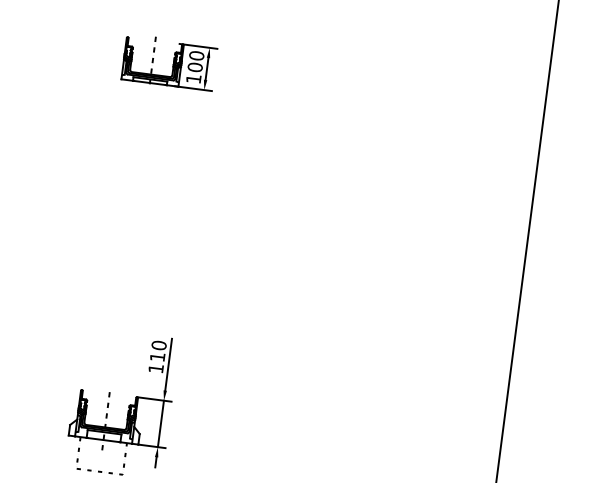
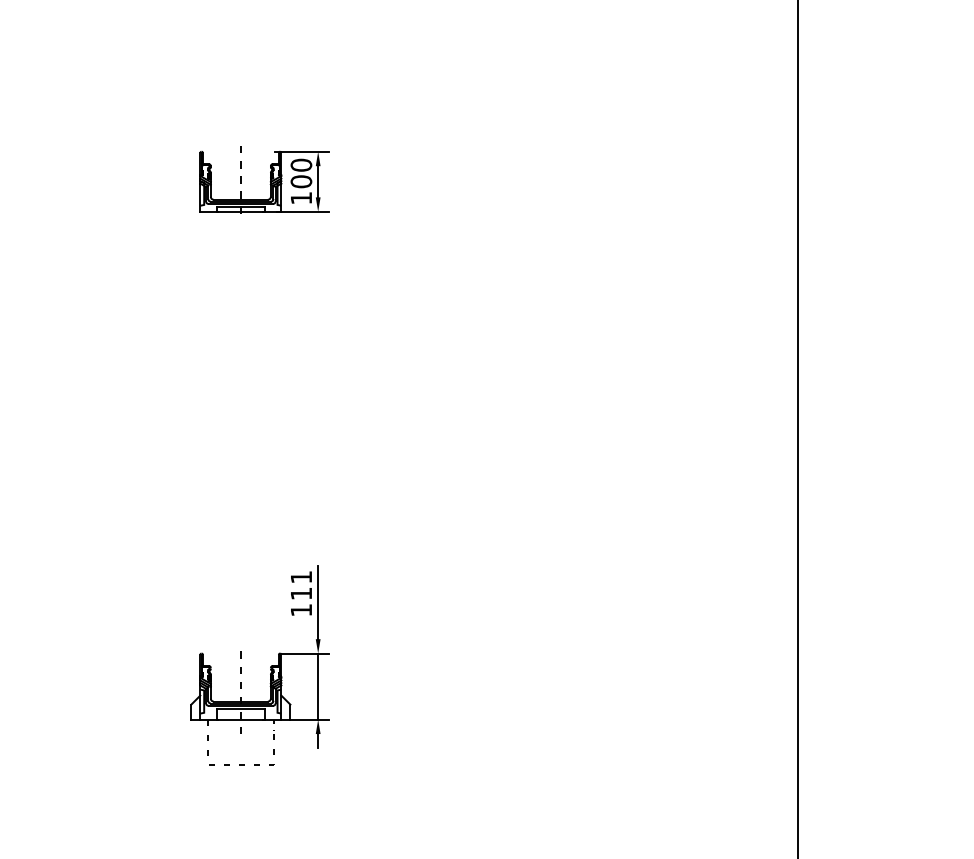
text: (159, 344) -> (301, 576), 110 -> 111

